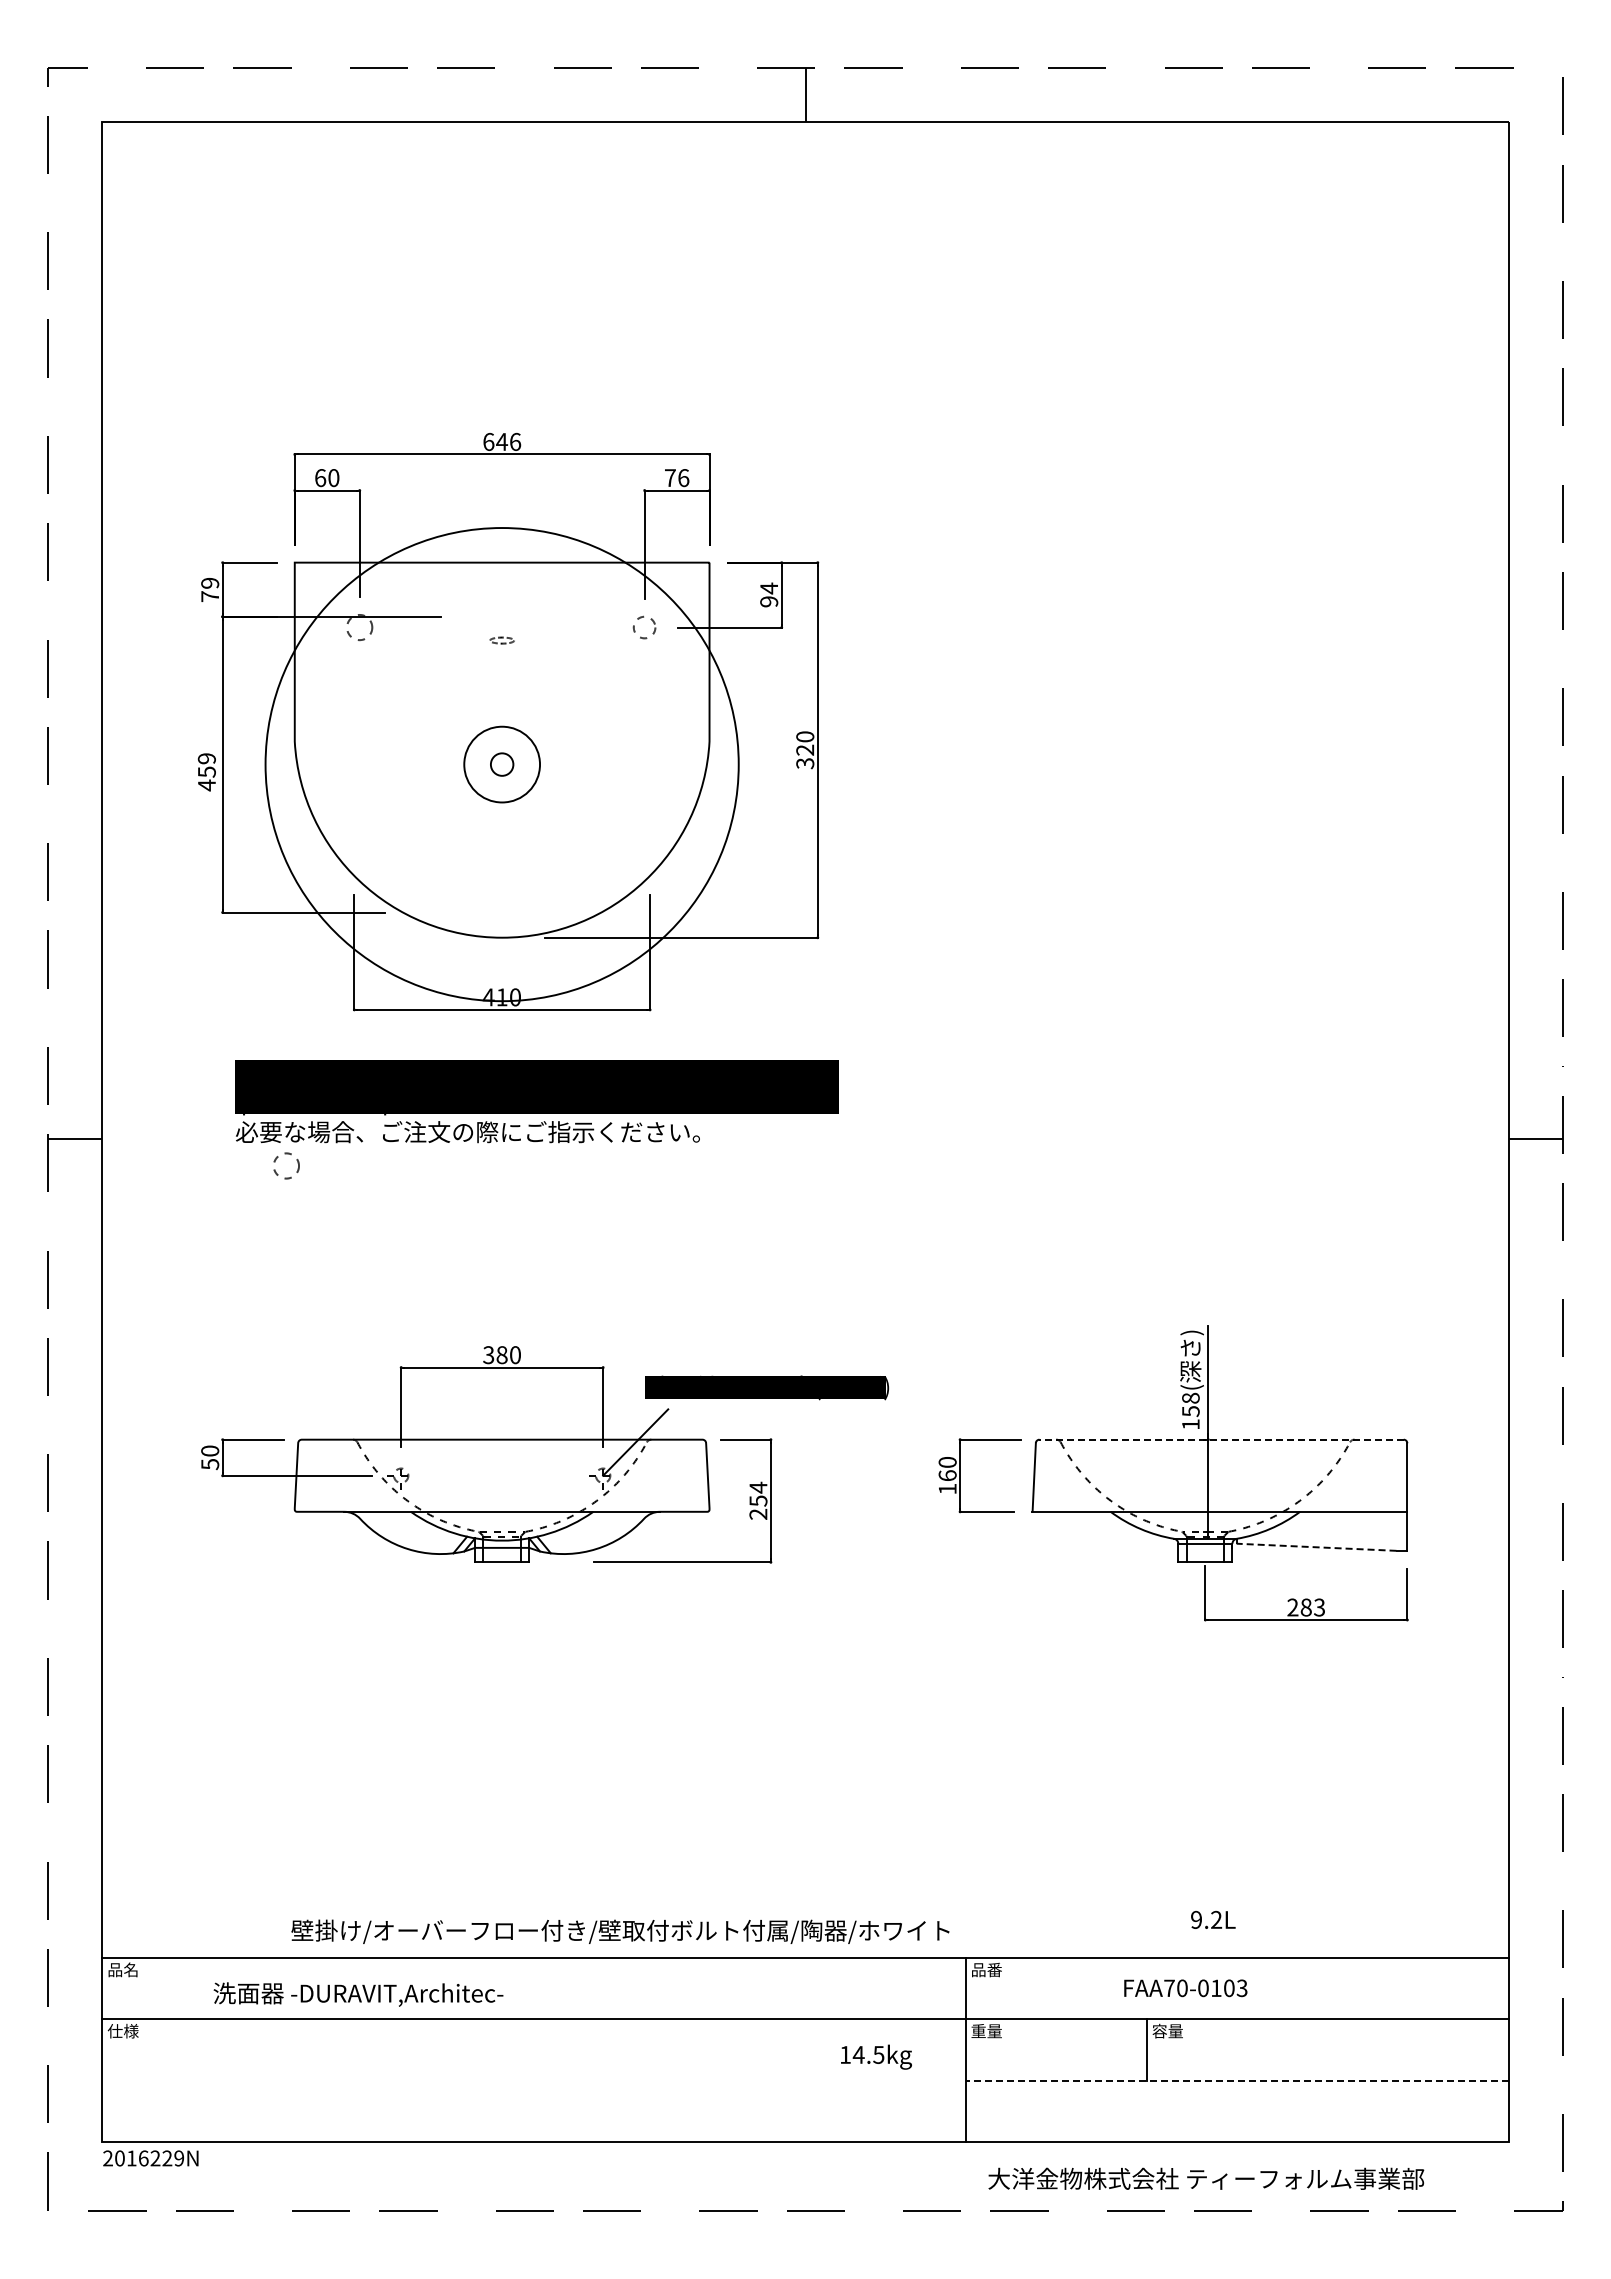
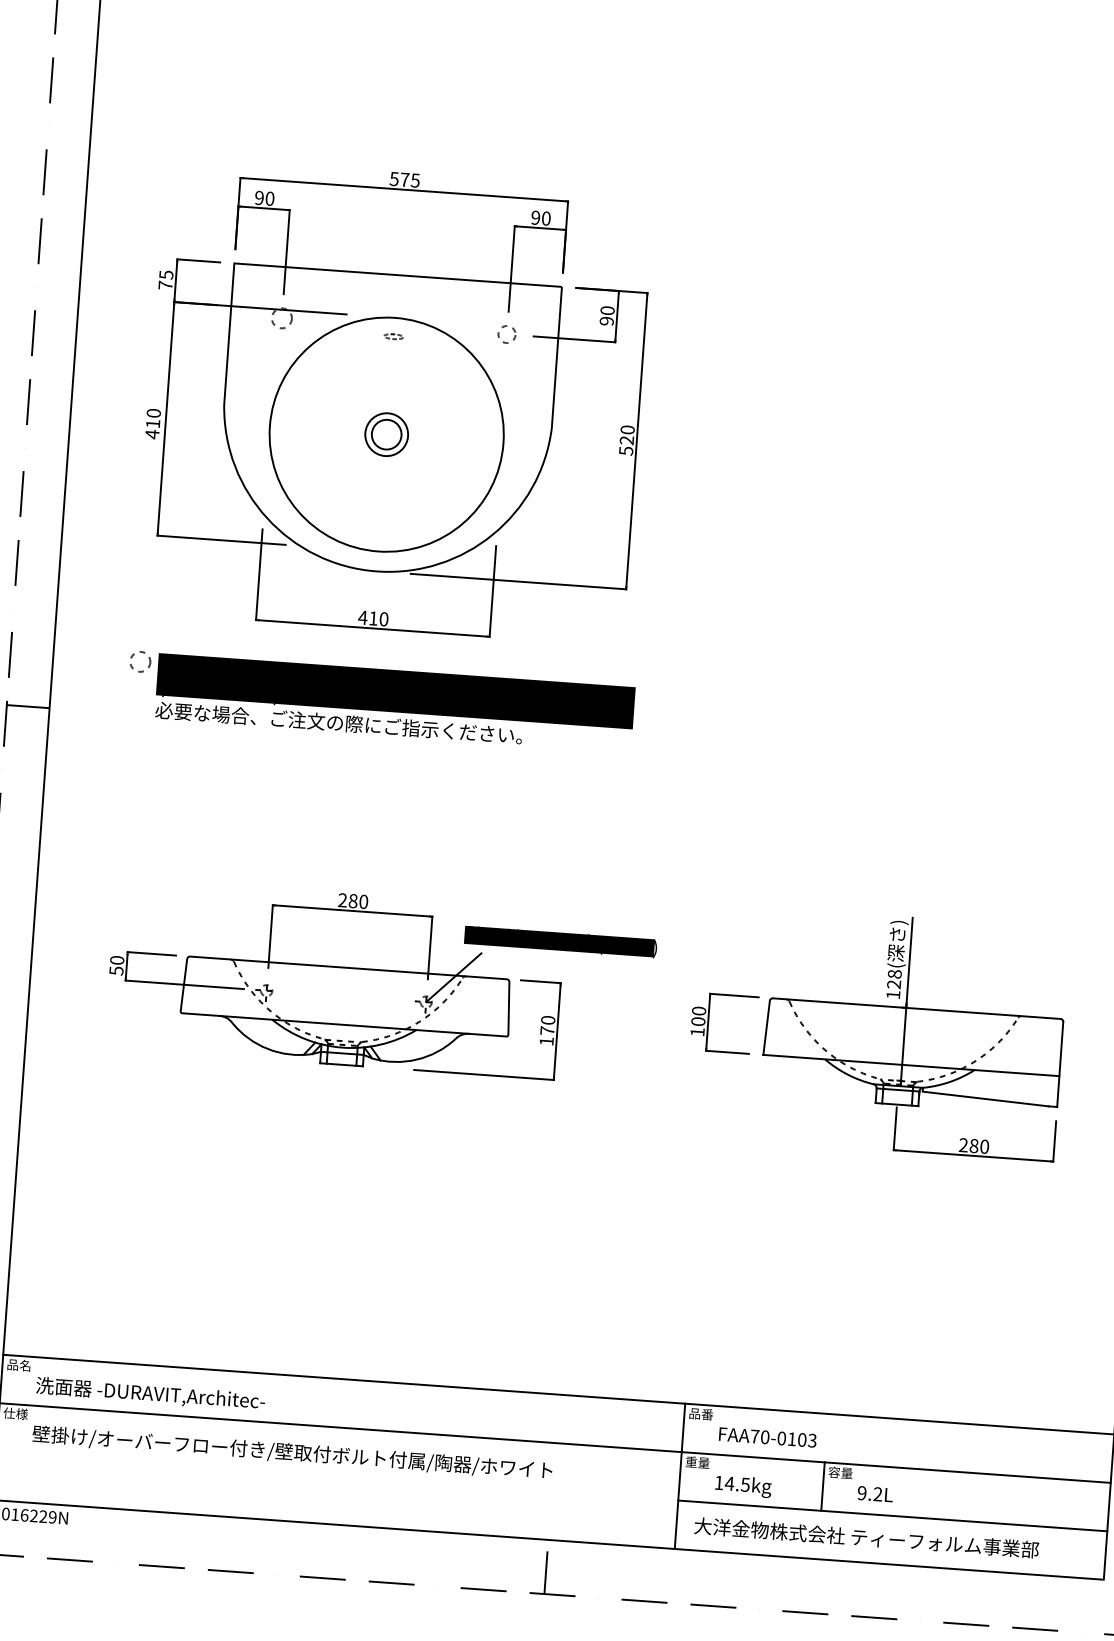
text: (502, 441) -> (405, 179), 646 -> 575
text: (320, 478) -> (259, 198), 60 -> 90
text: (676, 478) -> (540, 218), 76 -> 90
text: (210, 582) -> (166, 274), 79 -> 75
text: (769, 588) -> (607, 310), 94 -> 90
text: (804, 763) -> (625, 450), 320 -> 520
circle: (501, 764) -> (386, 434), size x1.67
circle: (502, 764) -> (386, 434), size x0.62
circle: (502, 764) -> (386, 434), size x0.71
text: (206, 765) -> (153, 418), 459 -> 410
circle: (286, 1165) -> (140, 661), moved
text: (488, 1355) -> (342, 900), 380 -> 280
text: (1190, 1411) -> (893, 984), 158( -> 128(
line: (1221, 1439) -> (916, 1008), dashed -> solid
text: (947, 1475) -> (698, 1021), 160 -> 100
text: (758, 1500) -> (547, 1030), 254 -> 170
line: (1316, 1547) -> (985, 1099), dashed -> solid
text: (1319, 1607) -> (984, 1146), 283 -> 280
text: (1213, 1919) -> (875, 1493), moved
text: (620, 1931) -> (292, 1452), moved
text: (1185, 1988) -> (767, 1437), moved
text: (358, 1994) -> (150, 1394), moved
text: (876, 2056) -> (743, 1485), moved
line: (1237, 2080) -> (893, 1515), dashed -> solid
text: (1206, 2178) -> (866, 1537), moved
line: (805, 2183) -> (545, 1572), added

